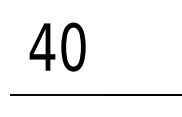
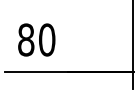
text: (41, 46) -> (25, 39), 40 -> 80

